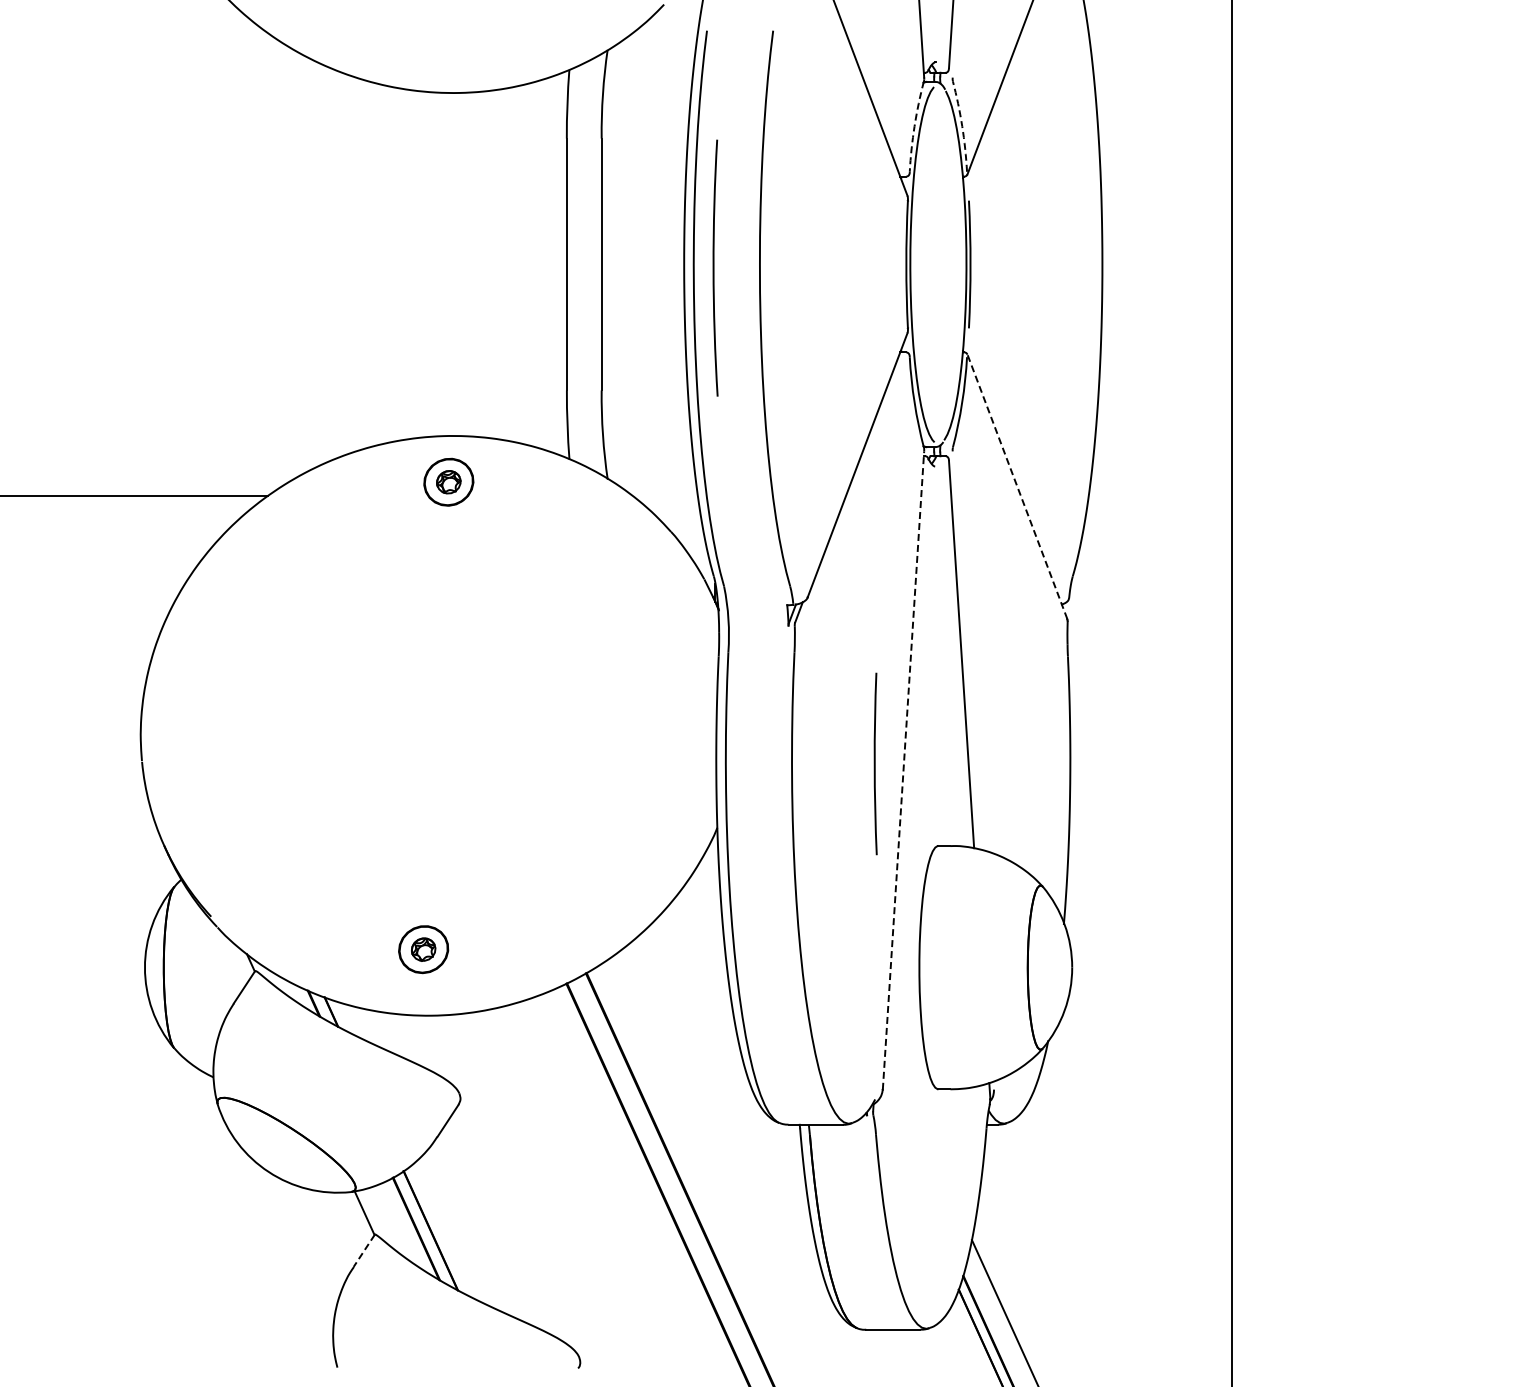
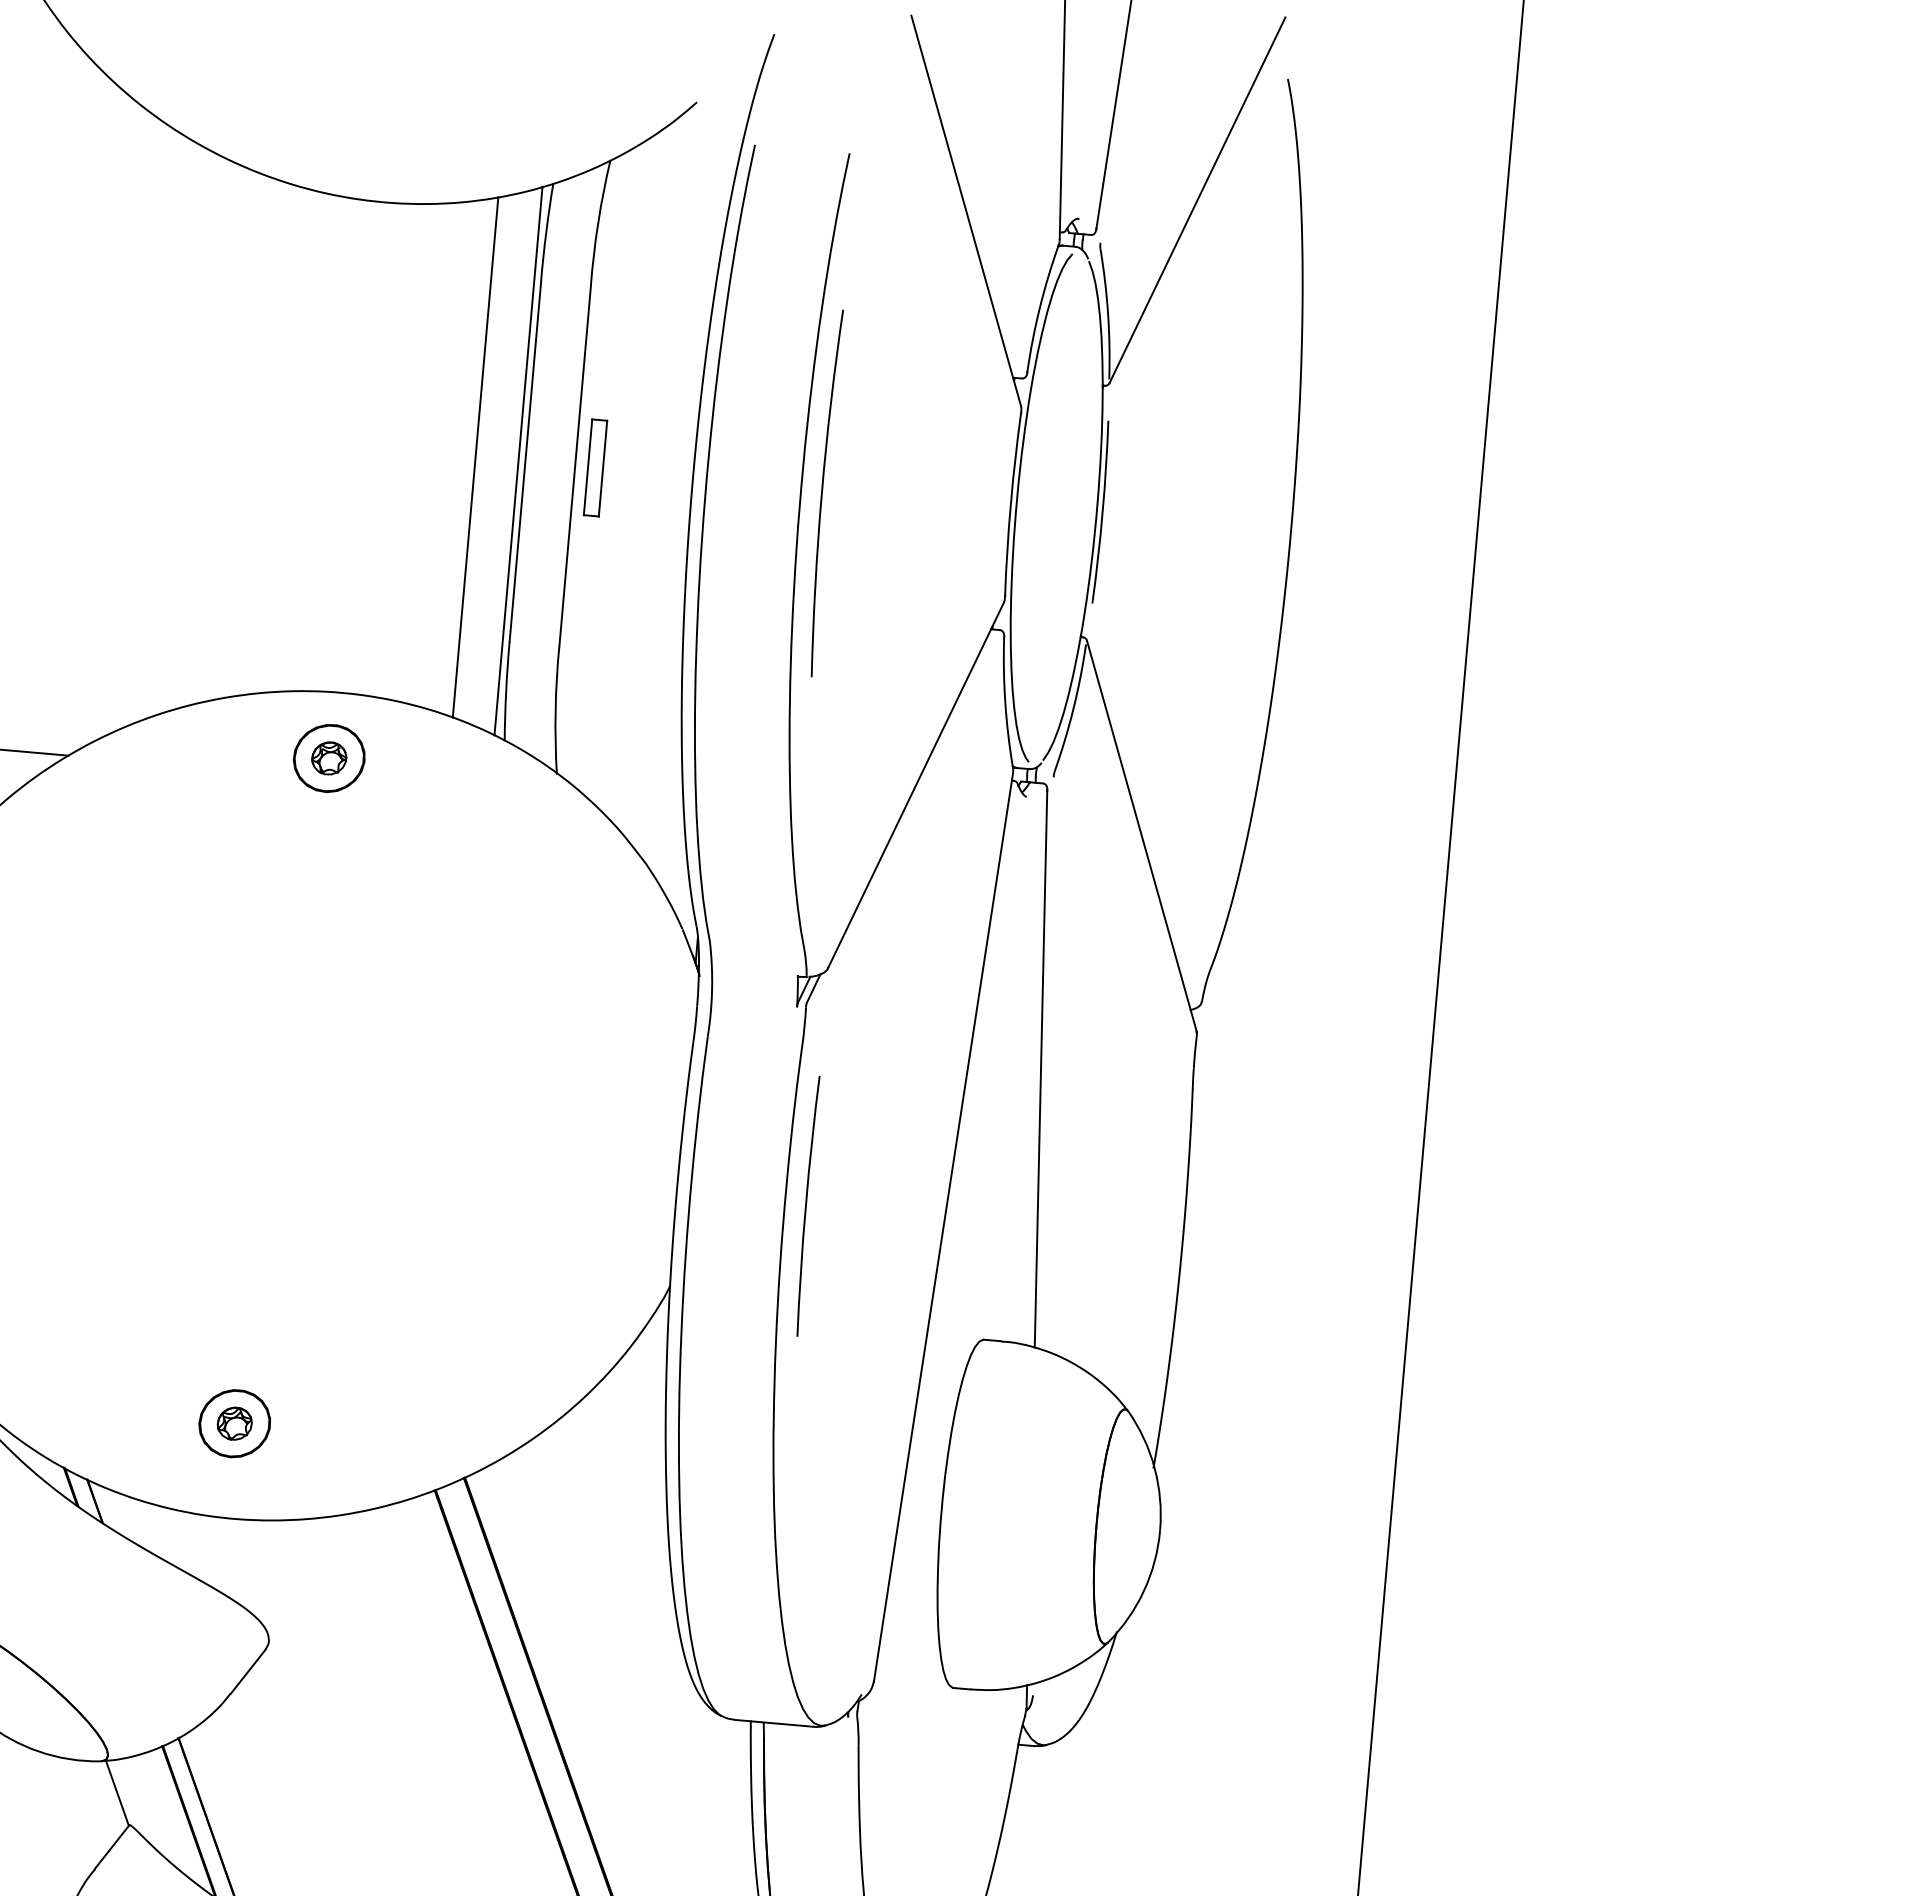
arc: (914, 126) -> (1039, 307), dashed -> solid
arc: (962, 126) -> (1108, 313), dashed -> solid
line: (532, 264) -> (476, 457), added
line: (562, 264) -> (519, 461), added
part: (615, 264) -> (594, 467), added
arc: (714, 267) -> (823, 492), moved
line: (1017, 486) -> (1142, 835), dashed -> solid
arc: (875, 763) -> (807, 1205), moved
line: (903, 770) -> (943, 1227), dashed -> solid
line: (363, 1251) -> (111, 1847), dashed -> solid

